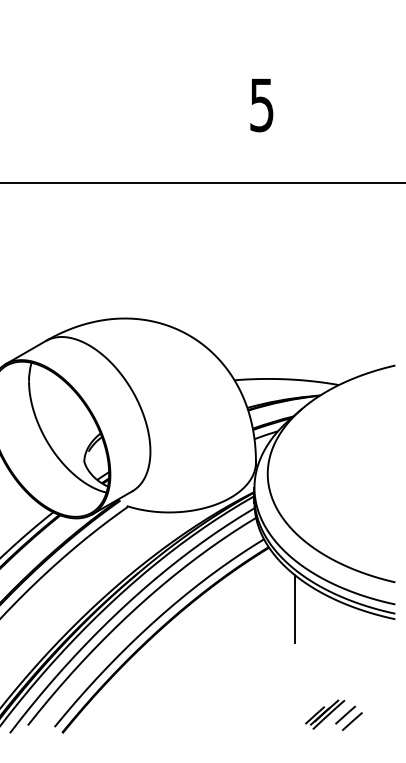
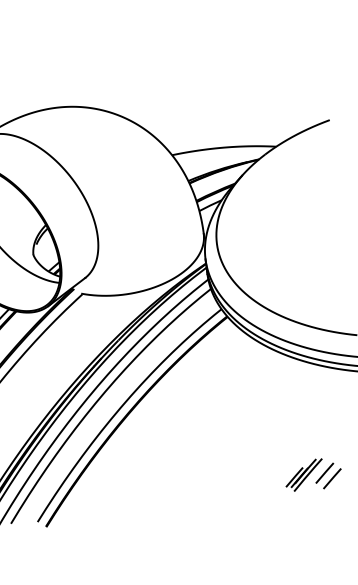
line: (295, 609) -> (261, 374), removed

